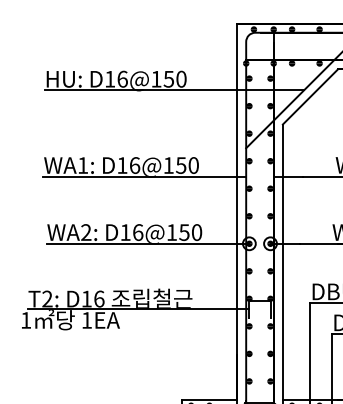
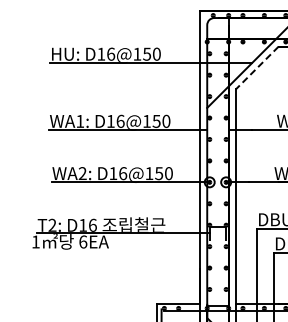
line: (309, 97) -> (256, 68), solid -> dashed
text: (87, 319) -> (83, 241), 1EA -> 6EA

